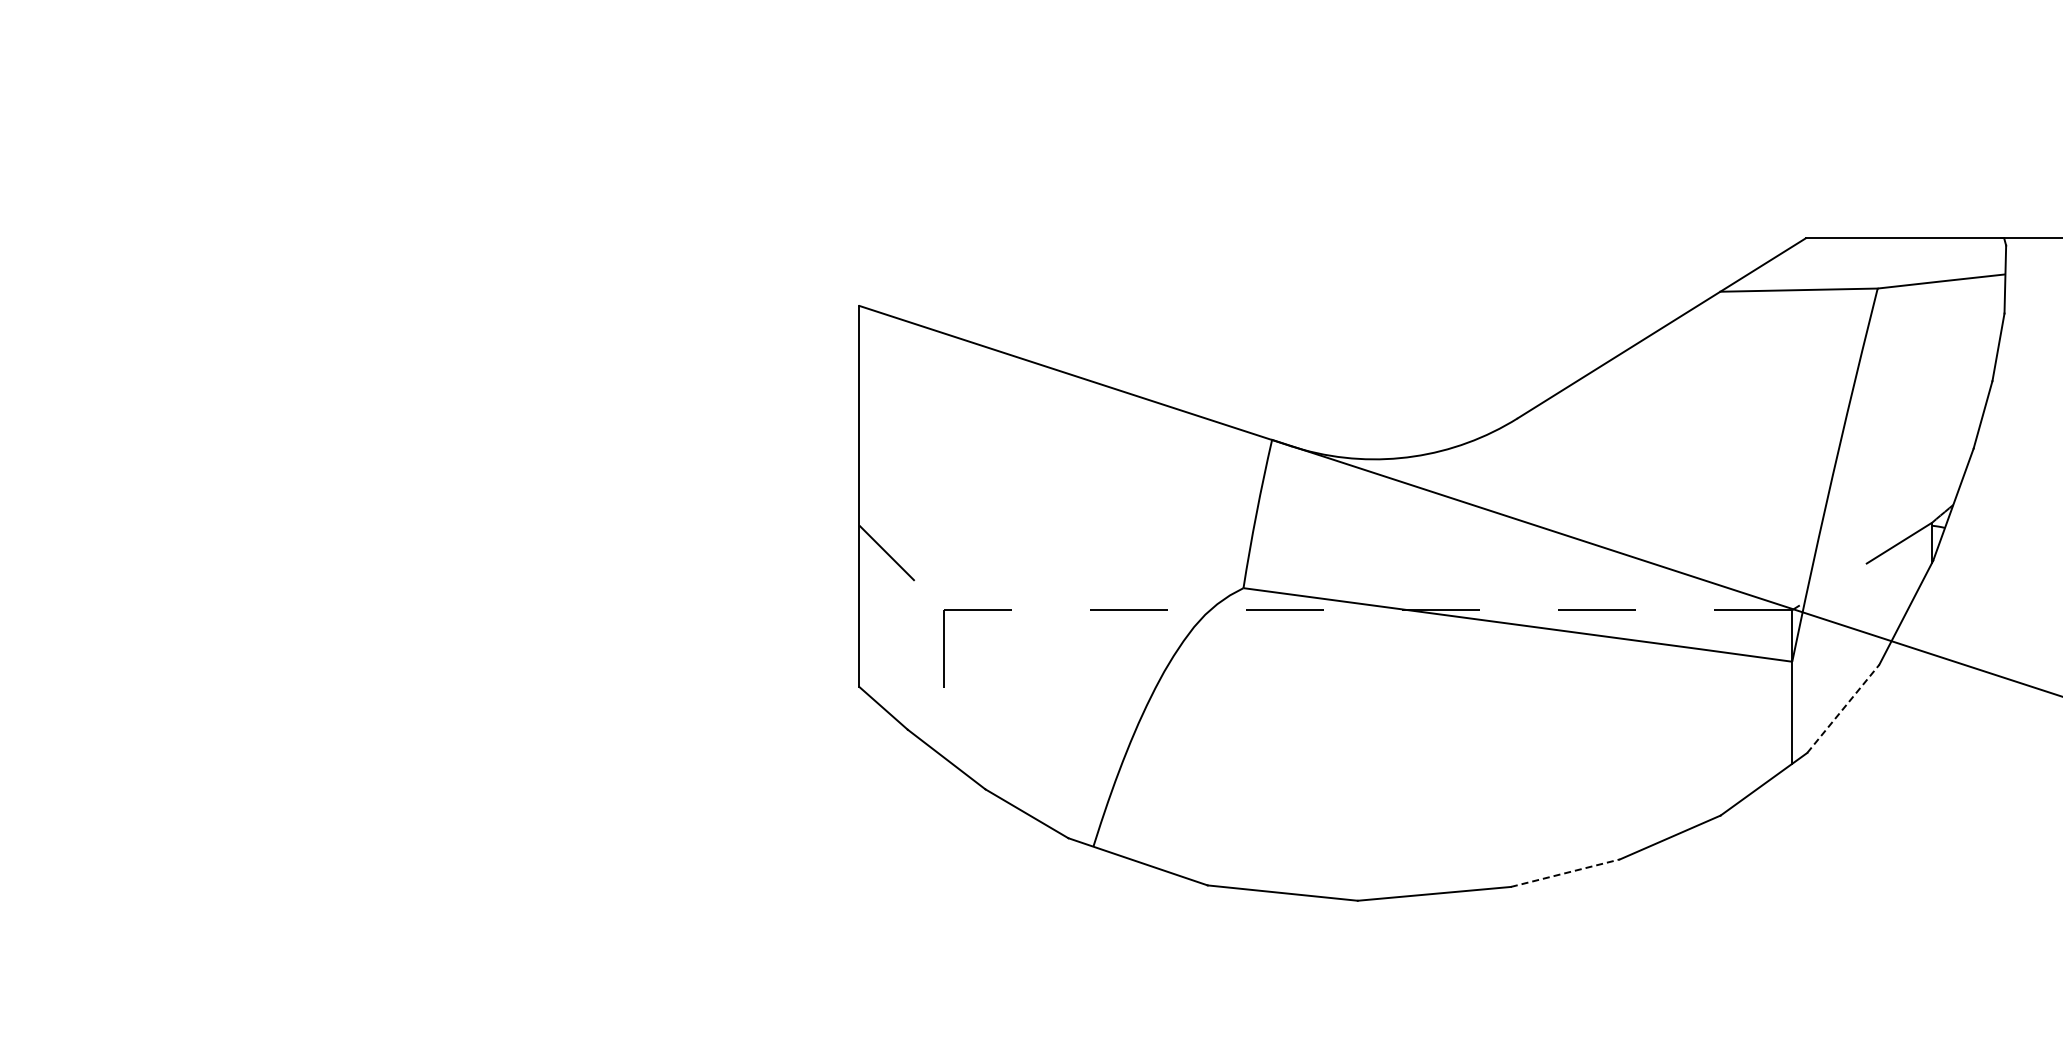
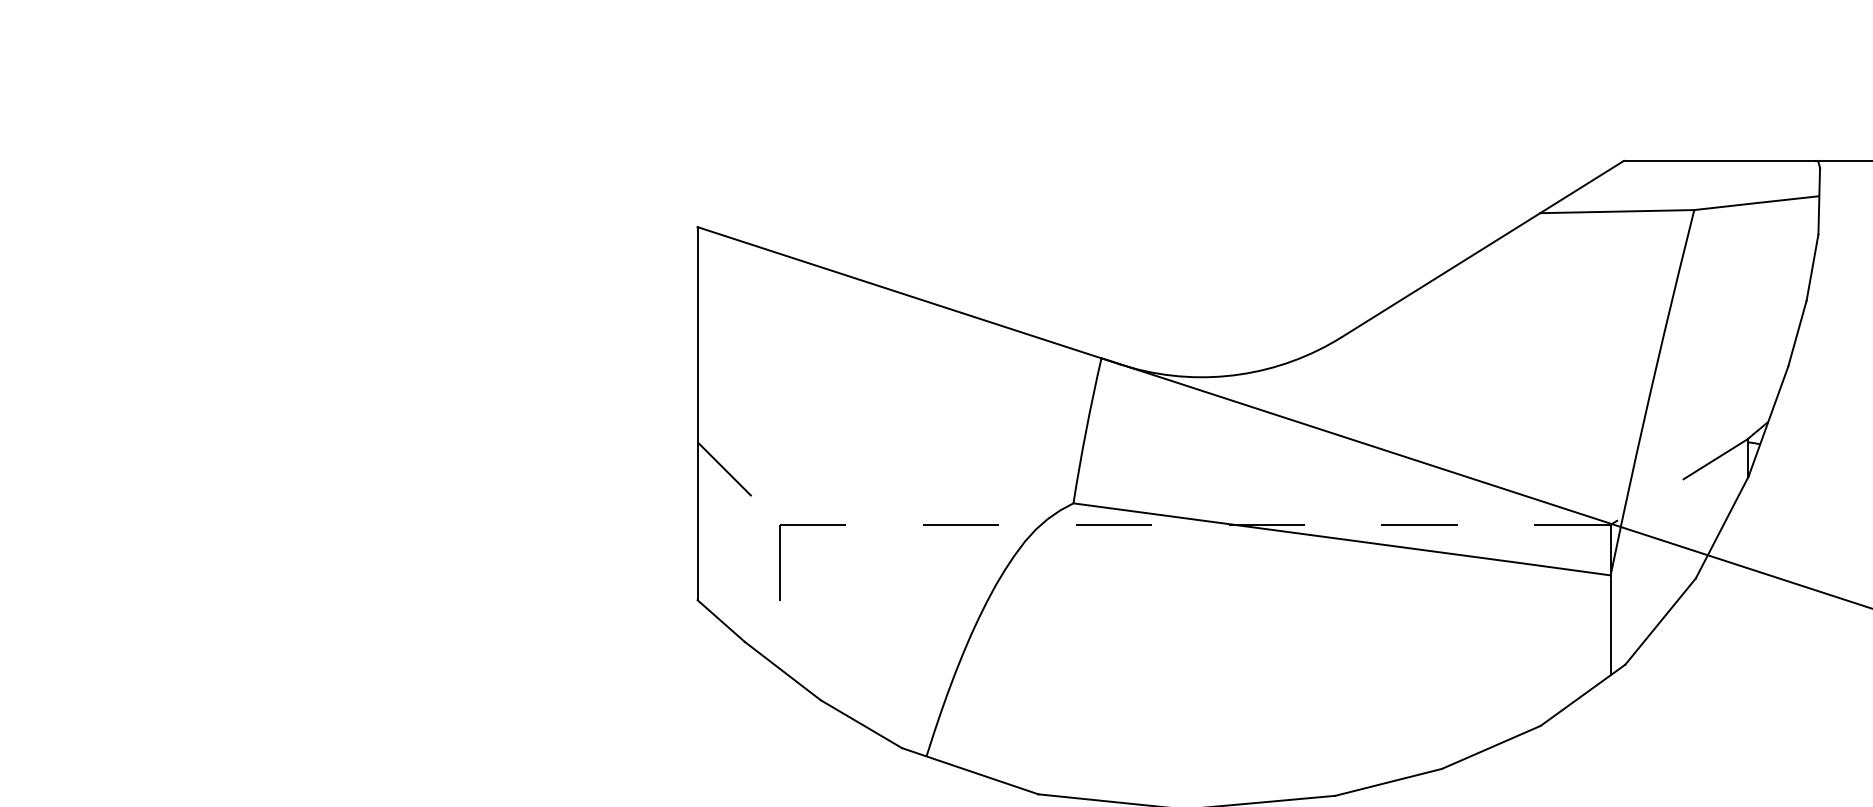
line: (1843, 708) -> (1660, 621), dashed -> solid
line: (1565, 873) -> (1388, 782), dashed -> solid

